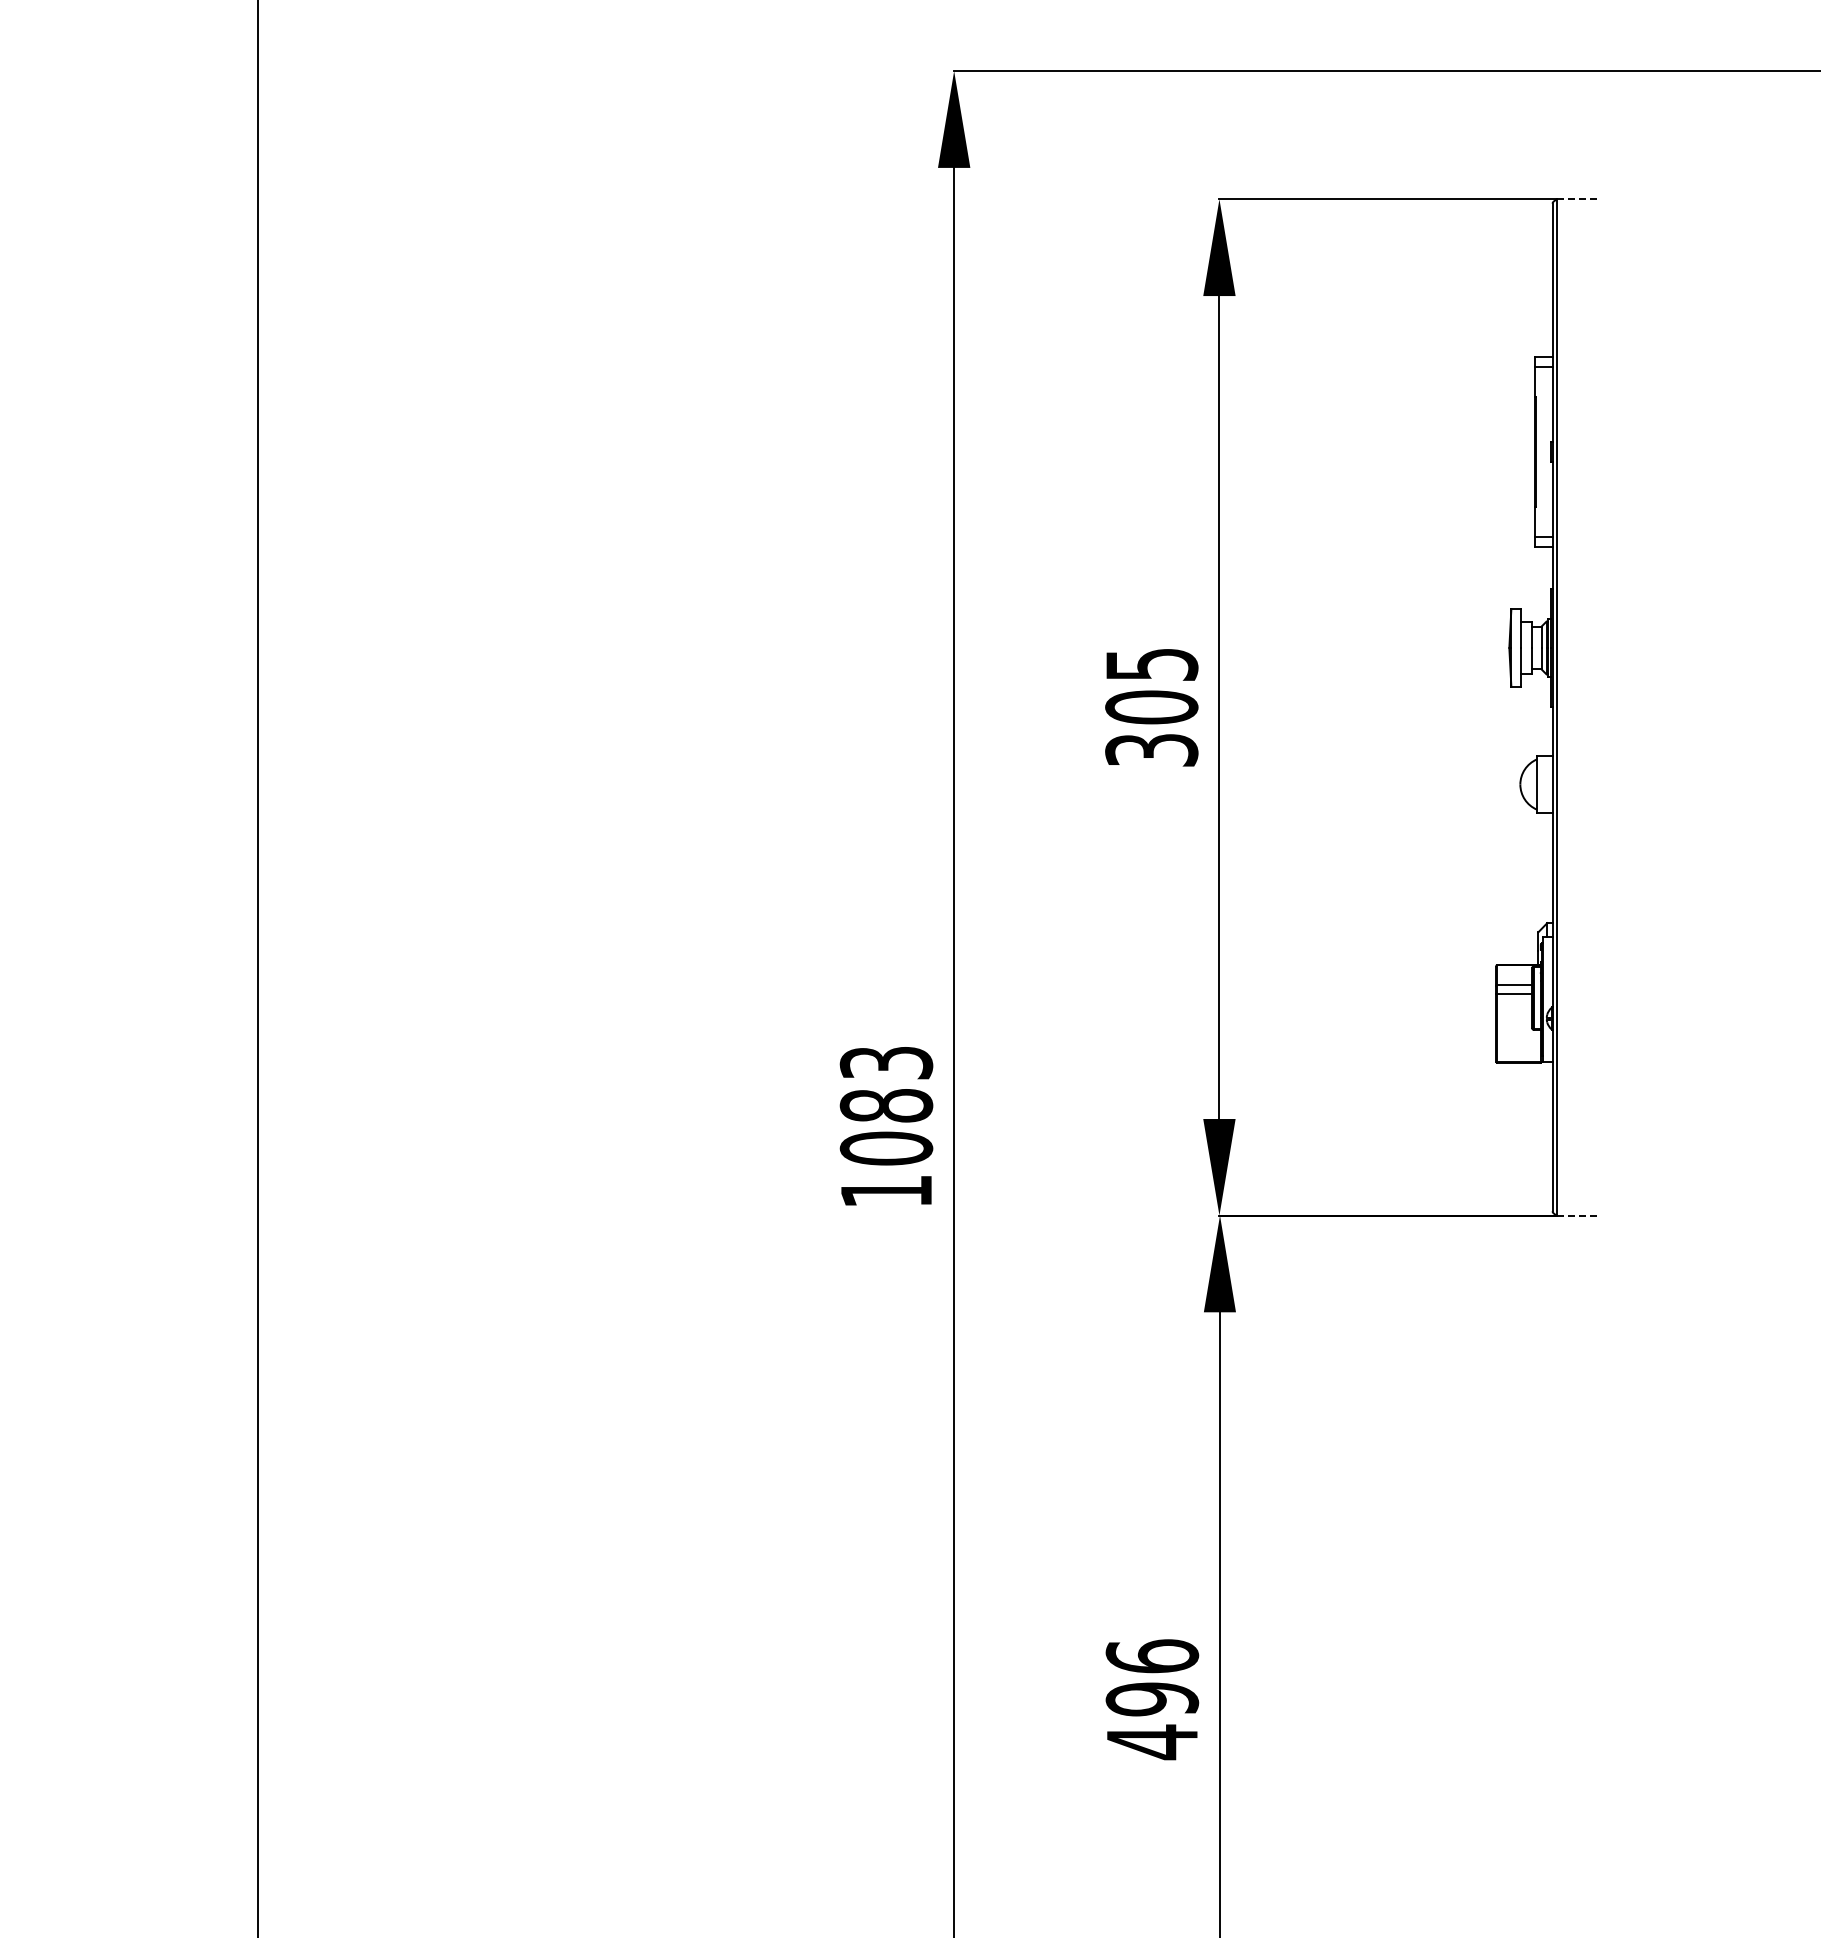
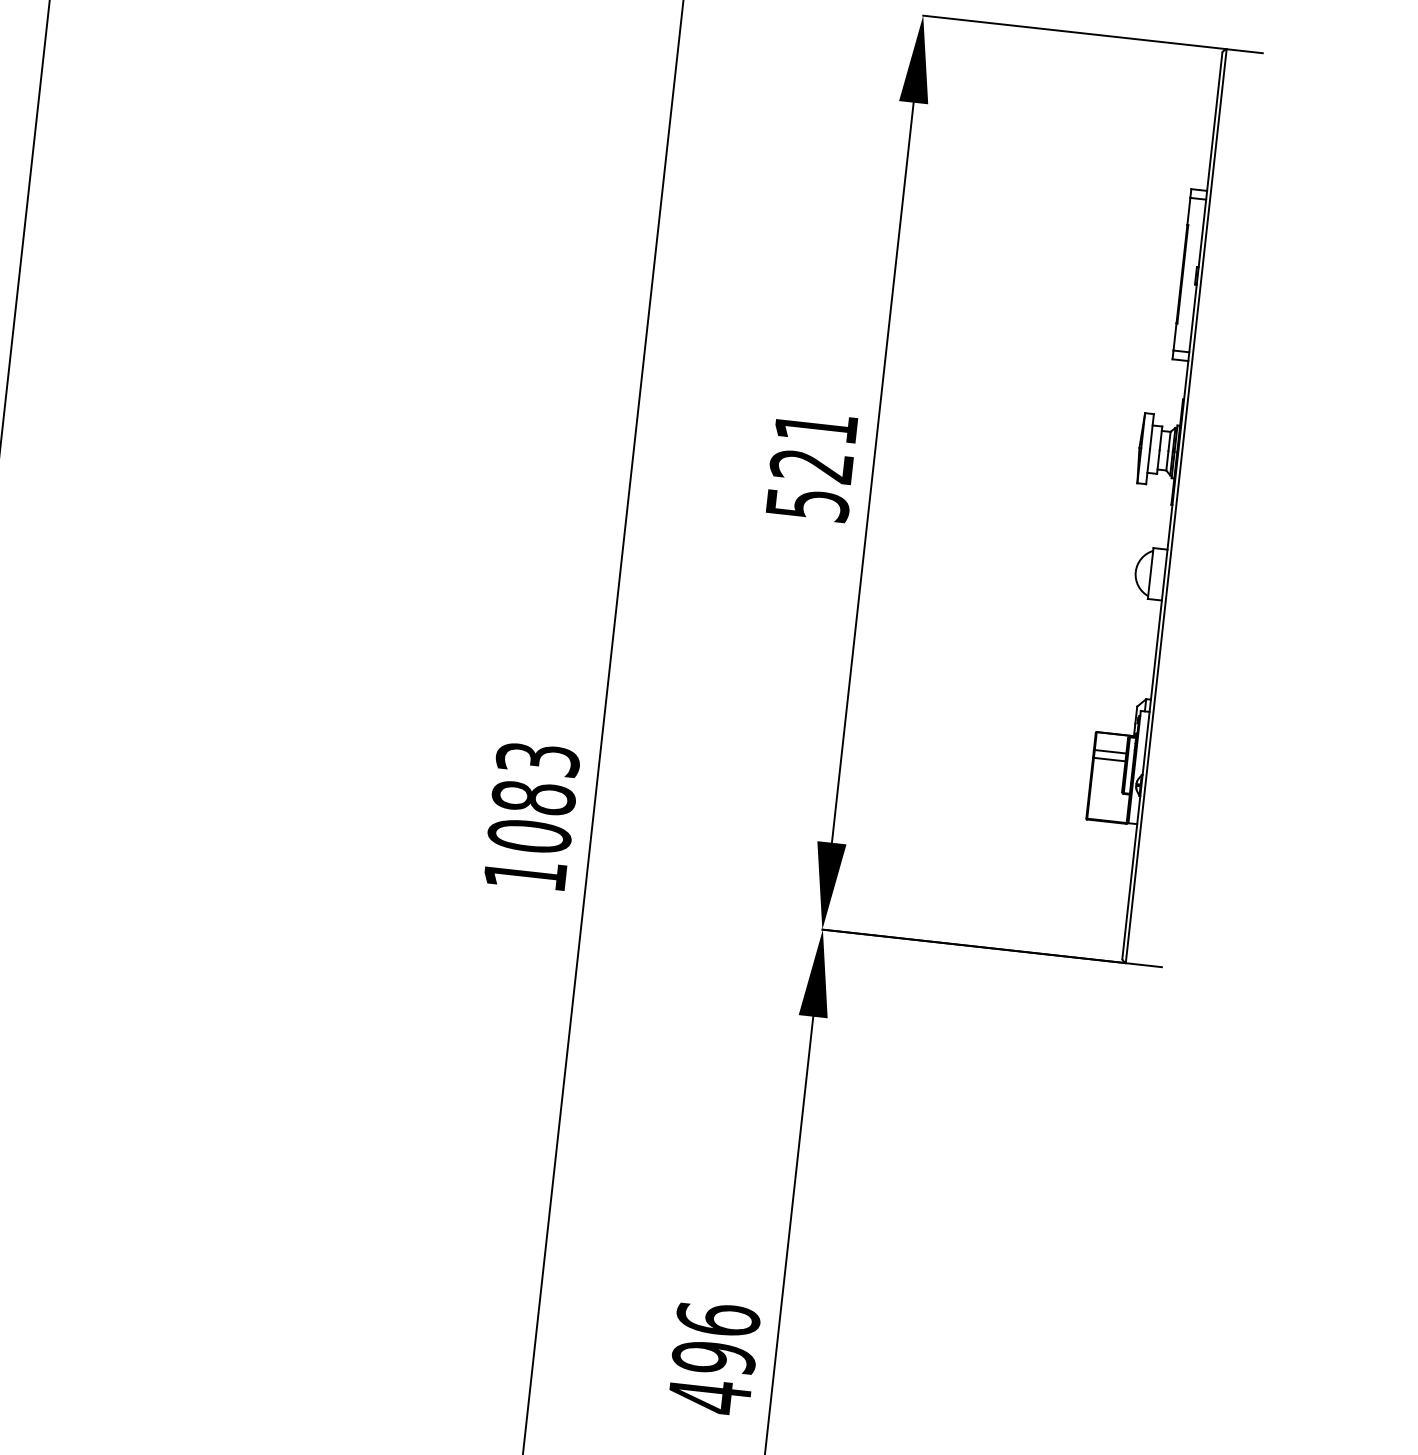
line: (1577, 199) -> (1245, 51), dashed -> solid
text: (1151, 707) -> (811, 465), 305 -> 521
line: (1577, 1215) -> (1144, 965), dashed -> solid

